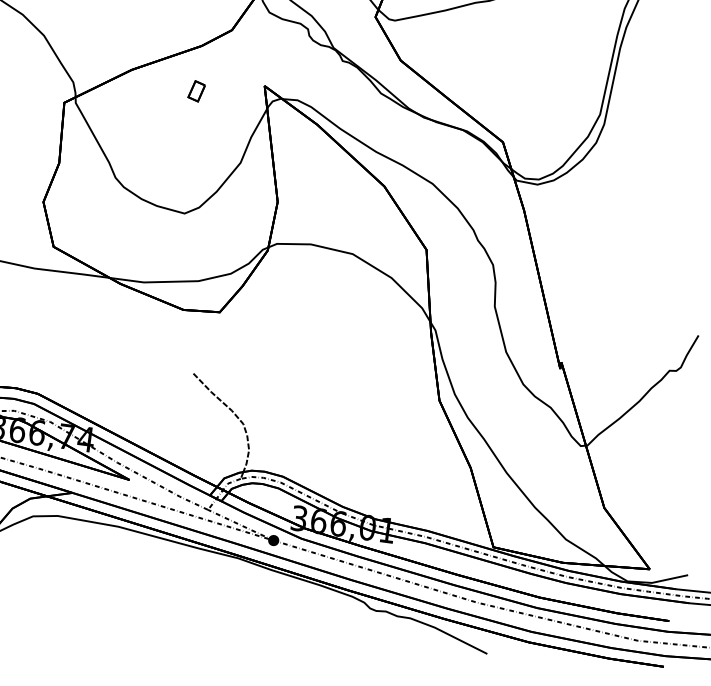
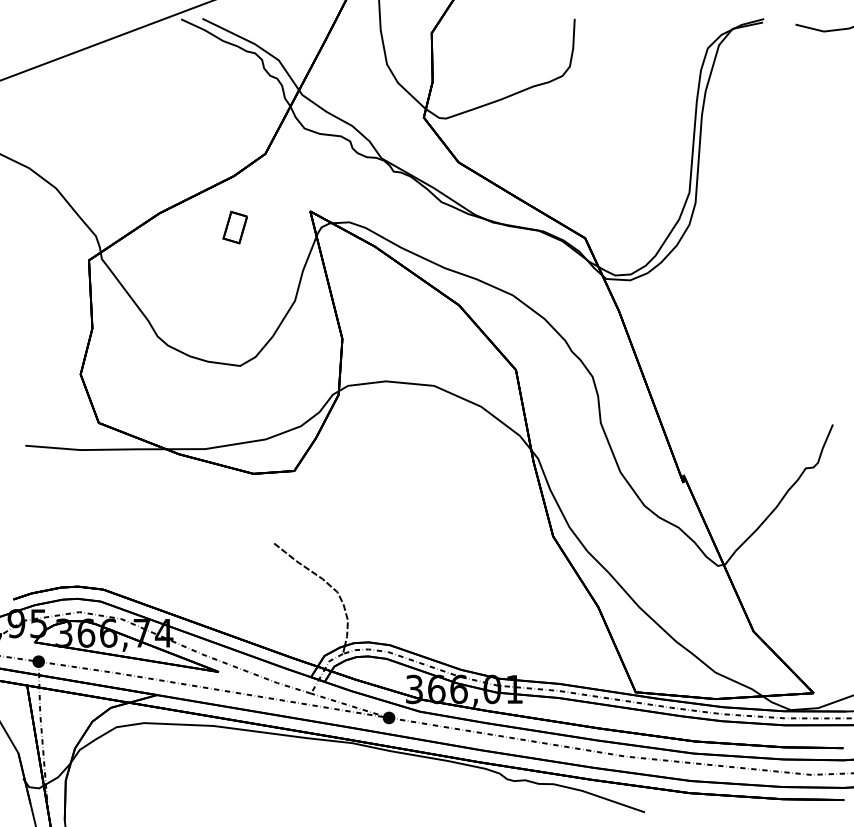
part: (196, 91) -> (234, 227), size x1.4

